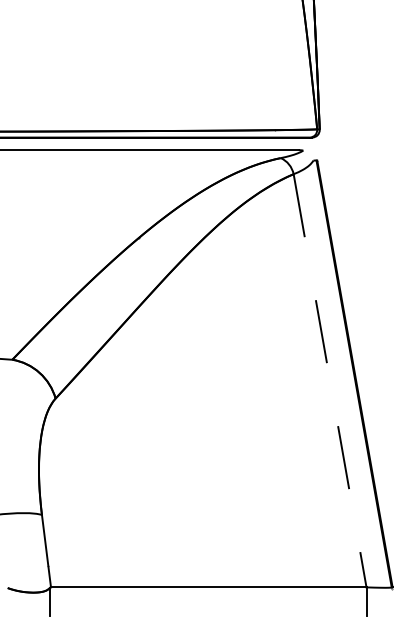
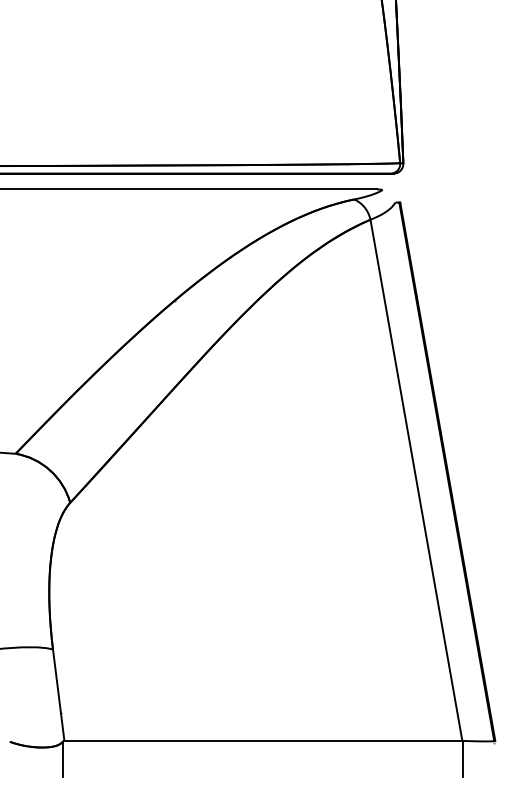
line: (330, 380) -> (416, 479), dashed -> solid

